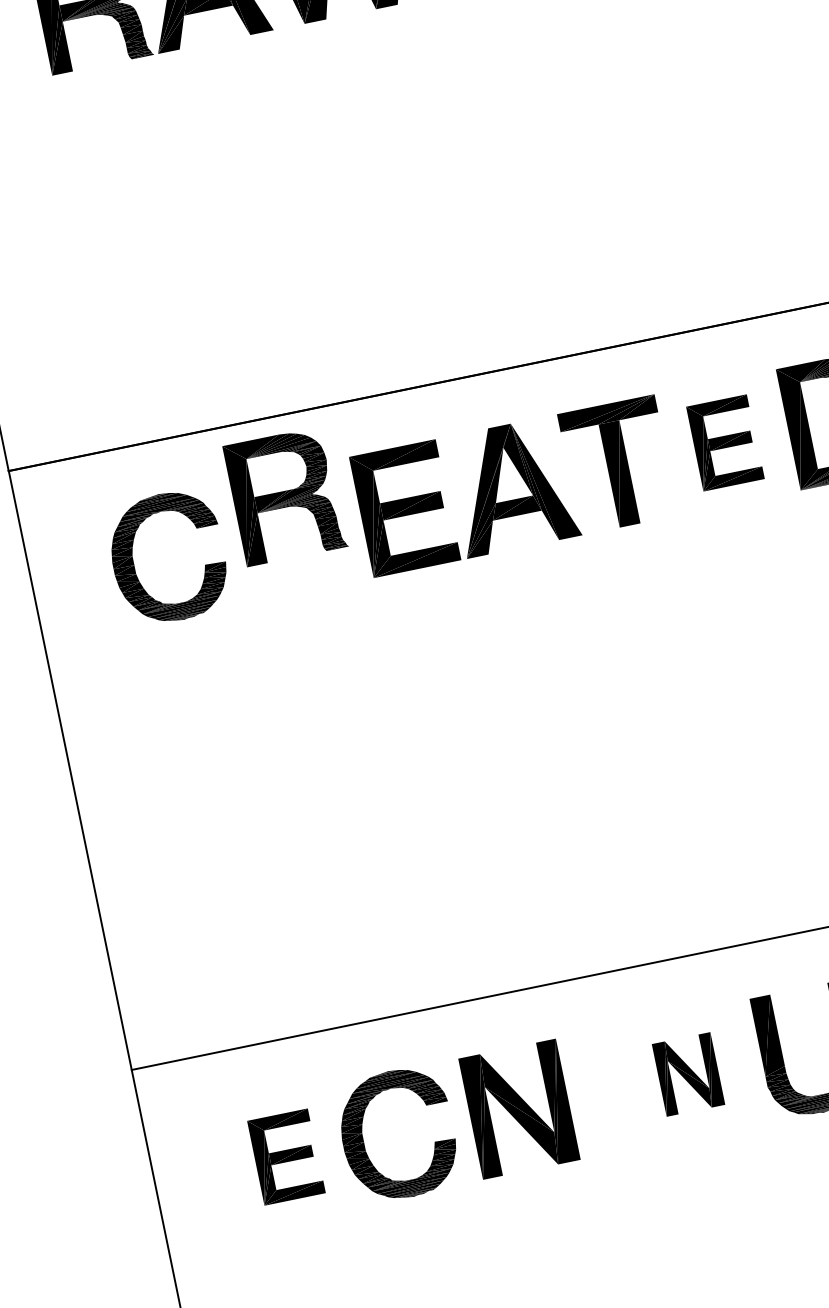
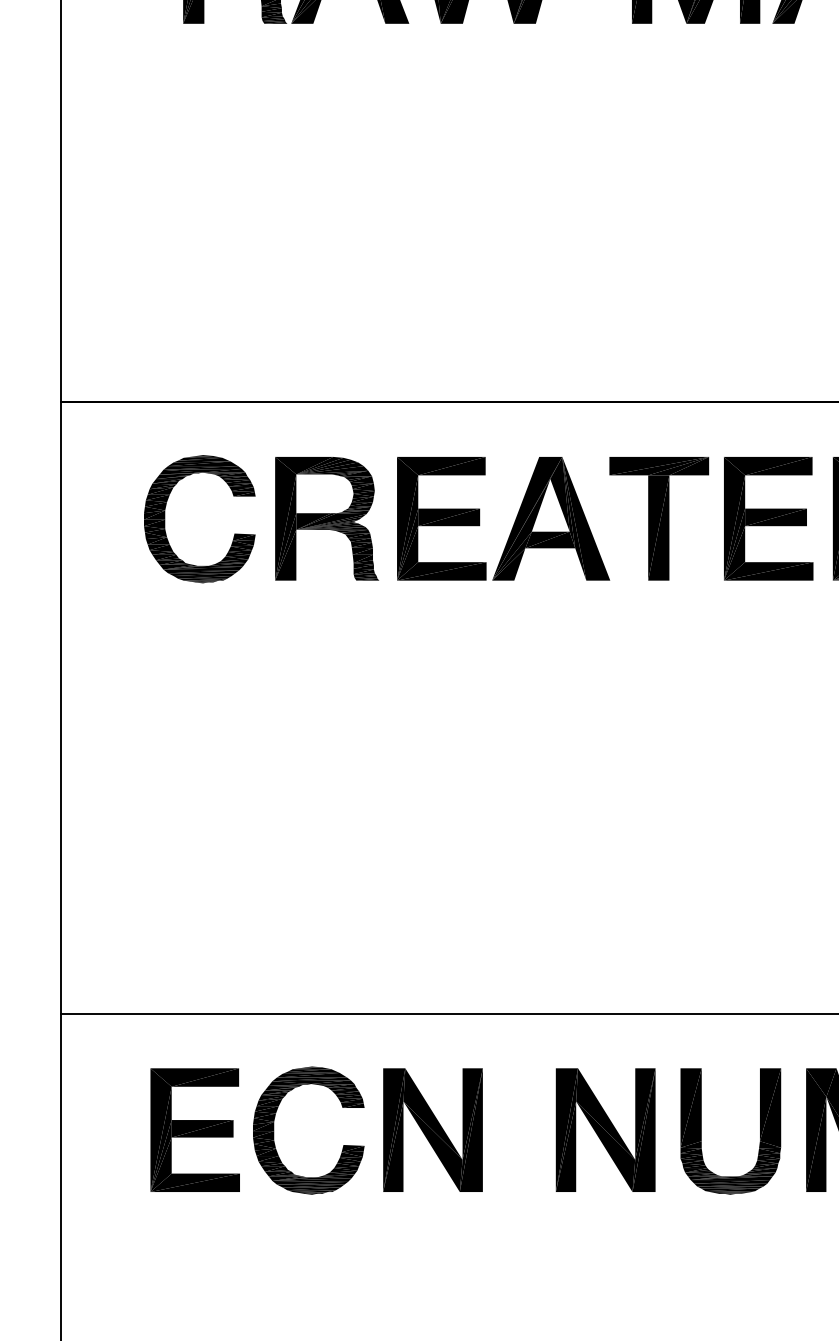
part: (725, 442) -> (768, 518), size x1.43
part: (285, 496) -> (327, 518), moved
part: (688, 1073) -> (605, 1129), size x1.67
part: (285, 1156) -> (194, 1129), size x1.43

